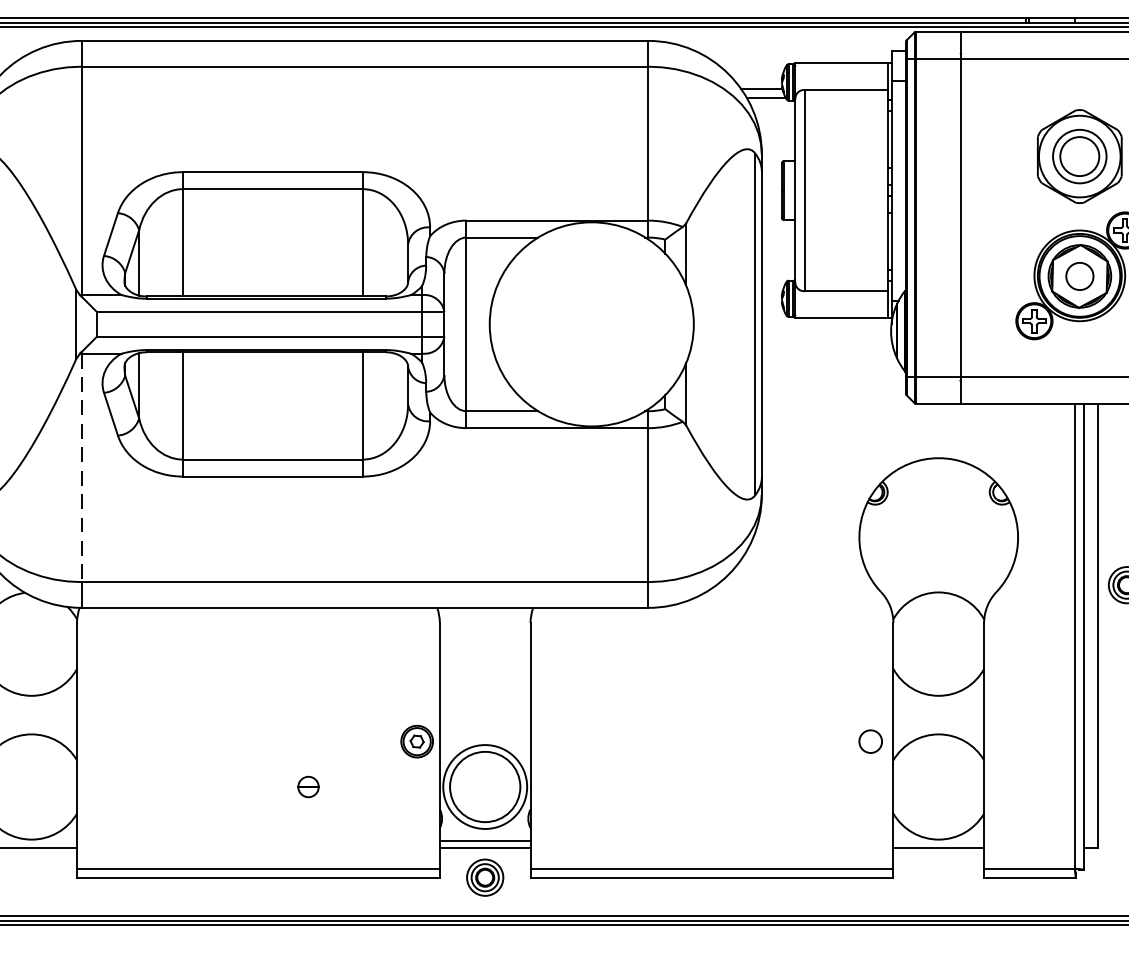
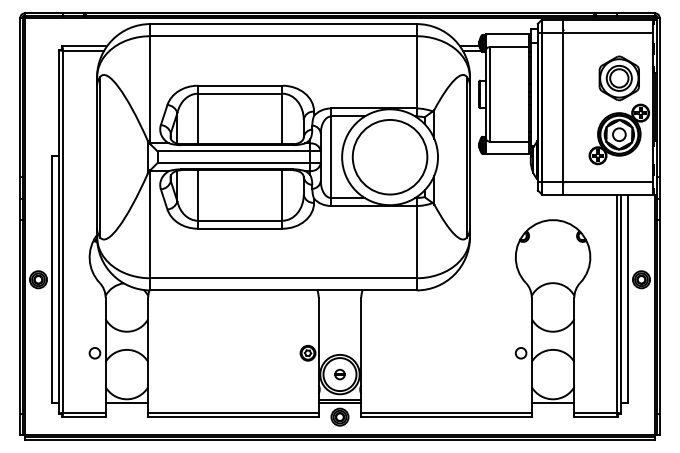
circle: (590, 324) -> (389, 157), added
line: (81, 467) -> (150, 224), dashed -> solid
part: (307, 786) -> (339, 374), moved

